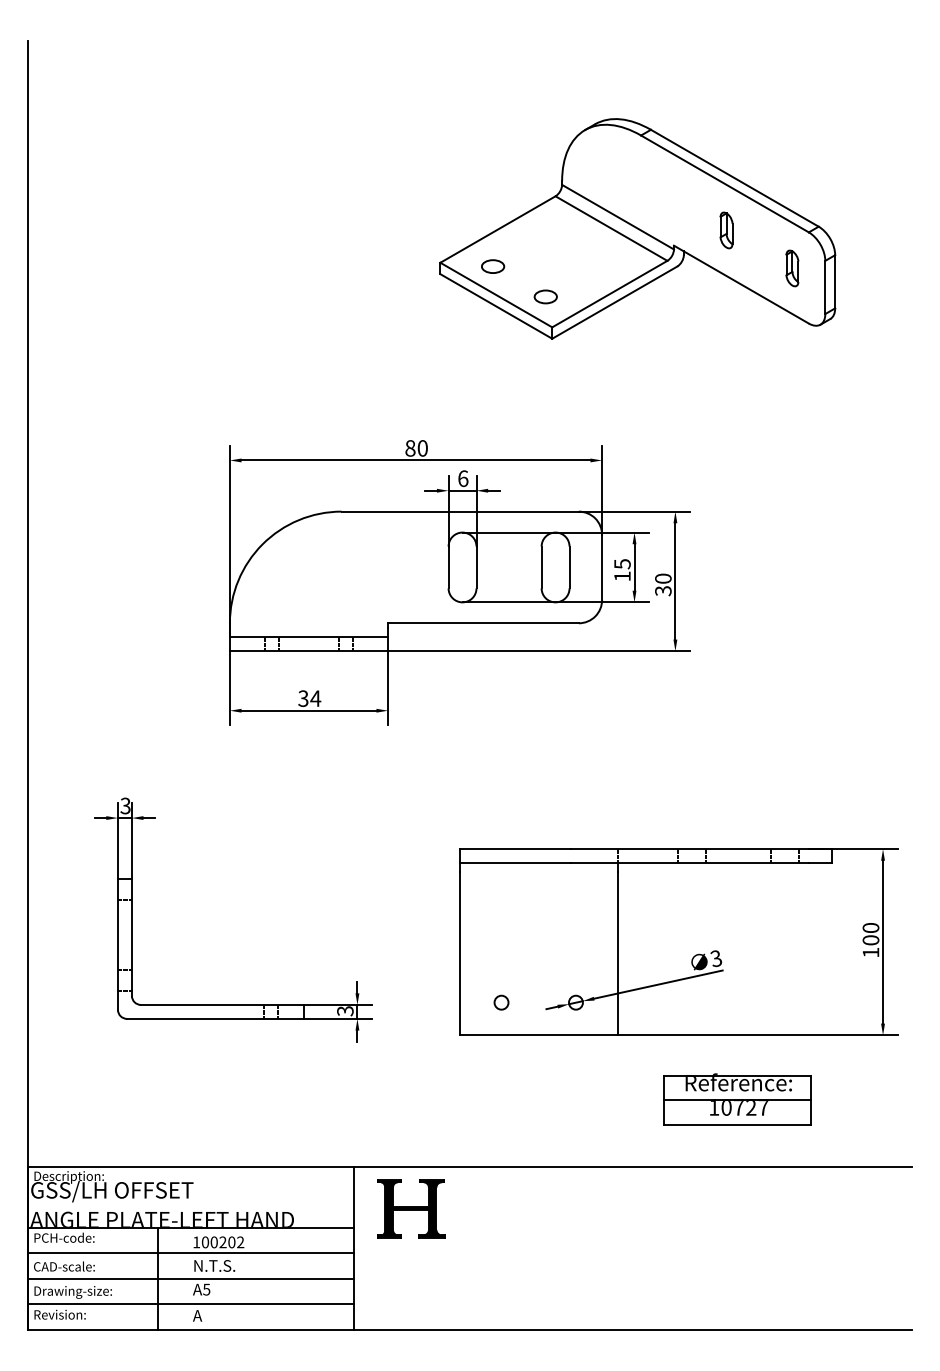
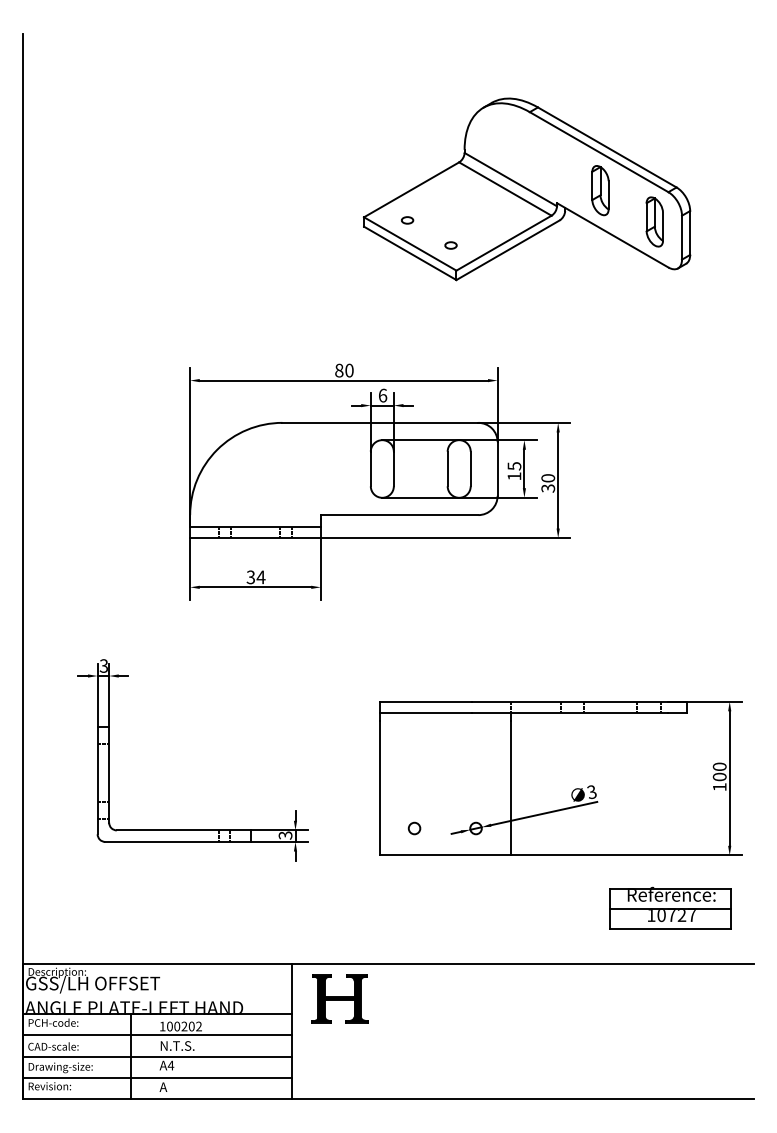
part: (726, 230) -> (600, 190), size x1.67
part: (492, 266) -> (407, 220), size x0.62
part: (792, 268) -> (654, 222), size x1.67
part: (545, 296) -> (450, 245), size x0.62
part: (737, 1099) -> (670, 908), moved
text: (206, 1289) -> (170, 1065), A5 -> A4

